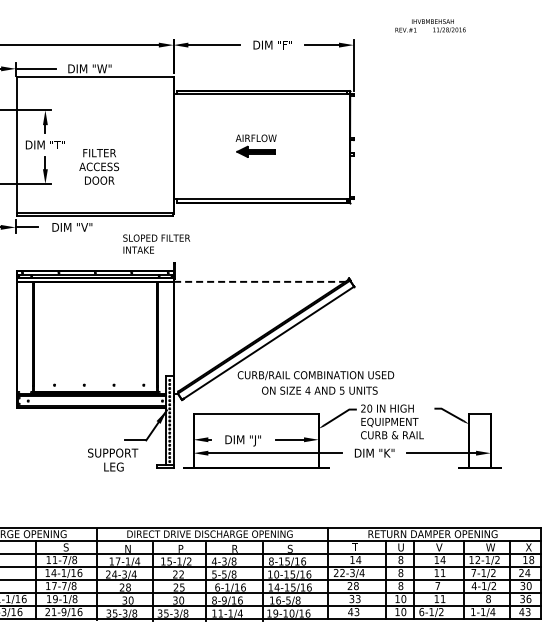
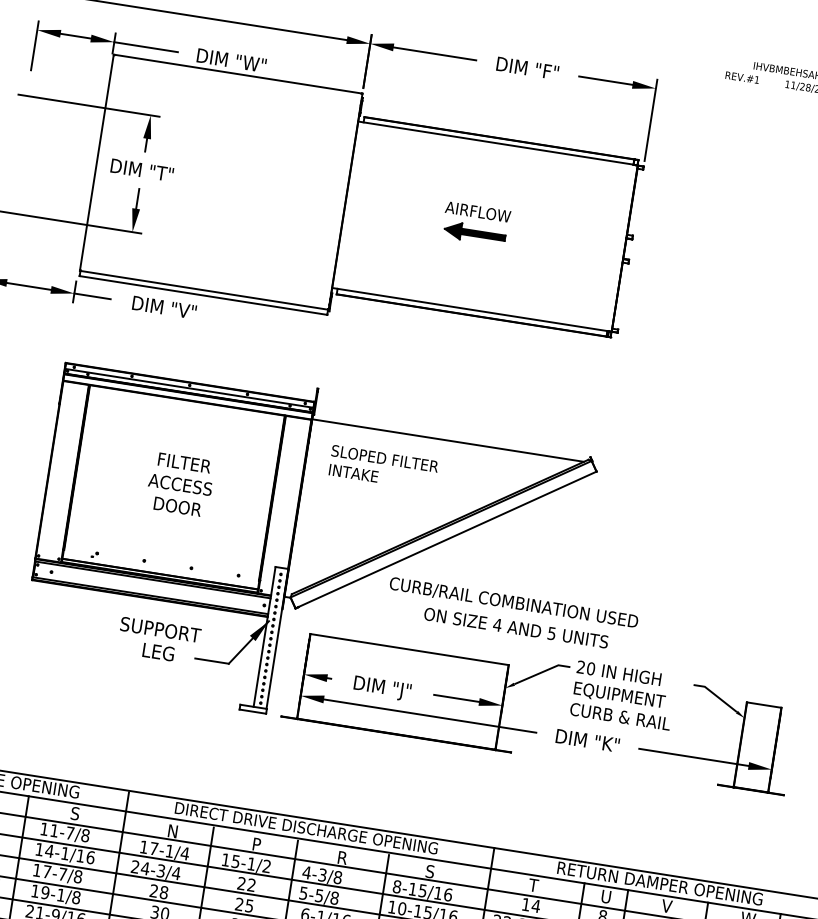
text: (99, 166) -> (180, 484), moved
text: (156, 243) -> (383, 467), moved
line: (259, 281) -> (447, 439), dashed -> solid
text: (113, 459) -> (159, 640), moved

